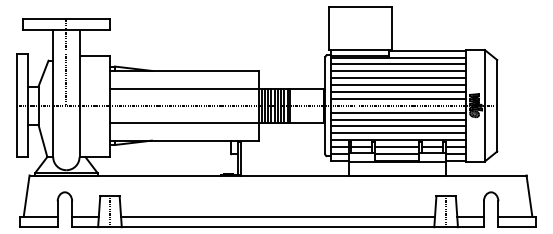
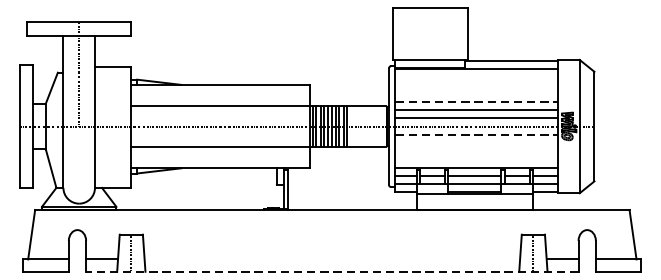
line: (398, 64) -> (476, 77), removed
line: (398, 71) -> (476, 85), removed
line: (398, 78) -> (476, 93), removed
line: (398, 85) -> (476, 102), solid -> dashed
line: (398, 112) -> (476, 134), solid -> dashed
line: (398, 119) -> (476, 142), removed
line: (398, 126) -> (476, 151), removed
line: (398, 133) -> (476, 159), removed
line: (278, 216) -> (332, 259), removed
line: (278, 227) -> (332, 272), solid -> dashed

